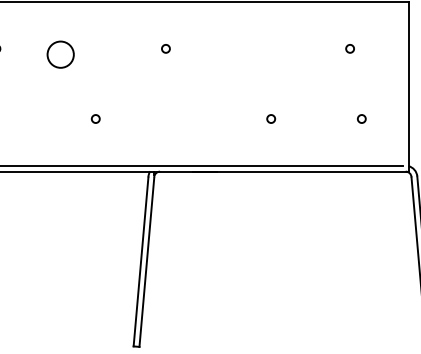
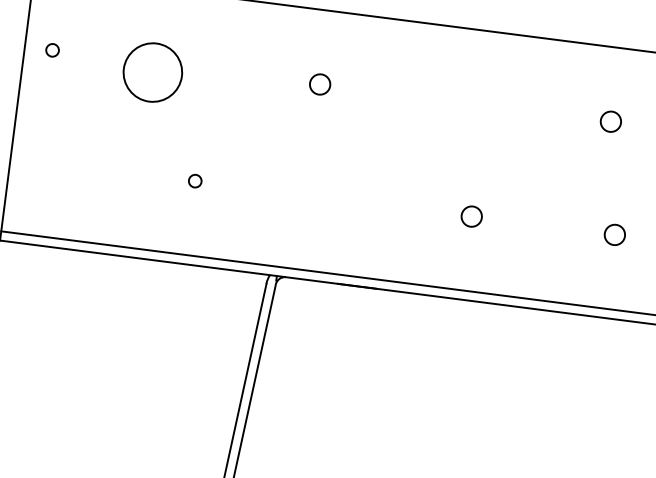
circle: (165, 48) -> (319, 83), size x1.6
circle: (349, 48) -> (609, 121), size x1.6
circle: (60, 54) -> (152, 72), size x1.4
circle: (271, 118) -> (472, 215), size x1.6
circle: (361, 118) -> (614, 234), size x1.6

